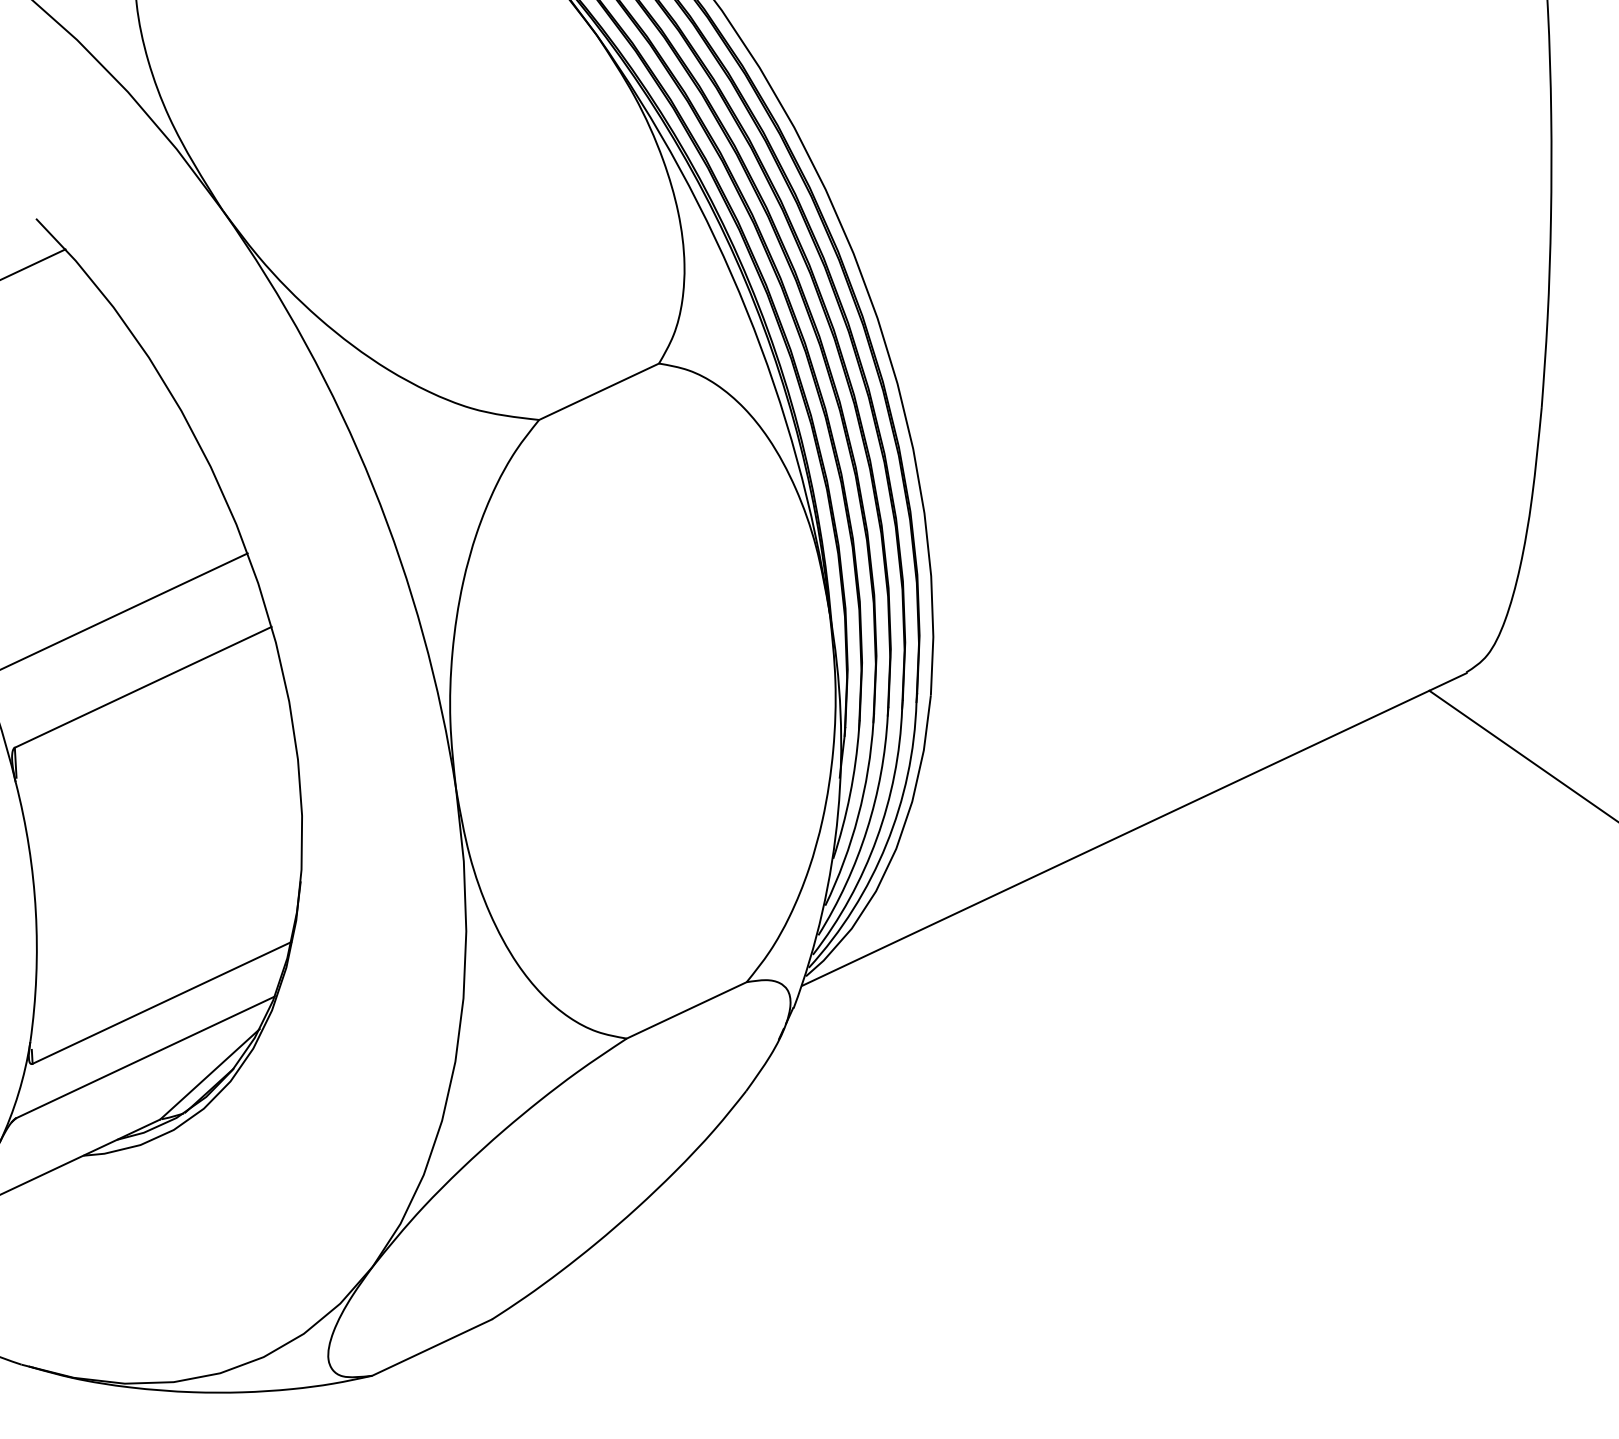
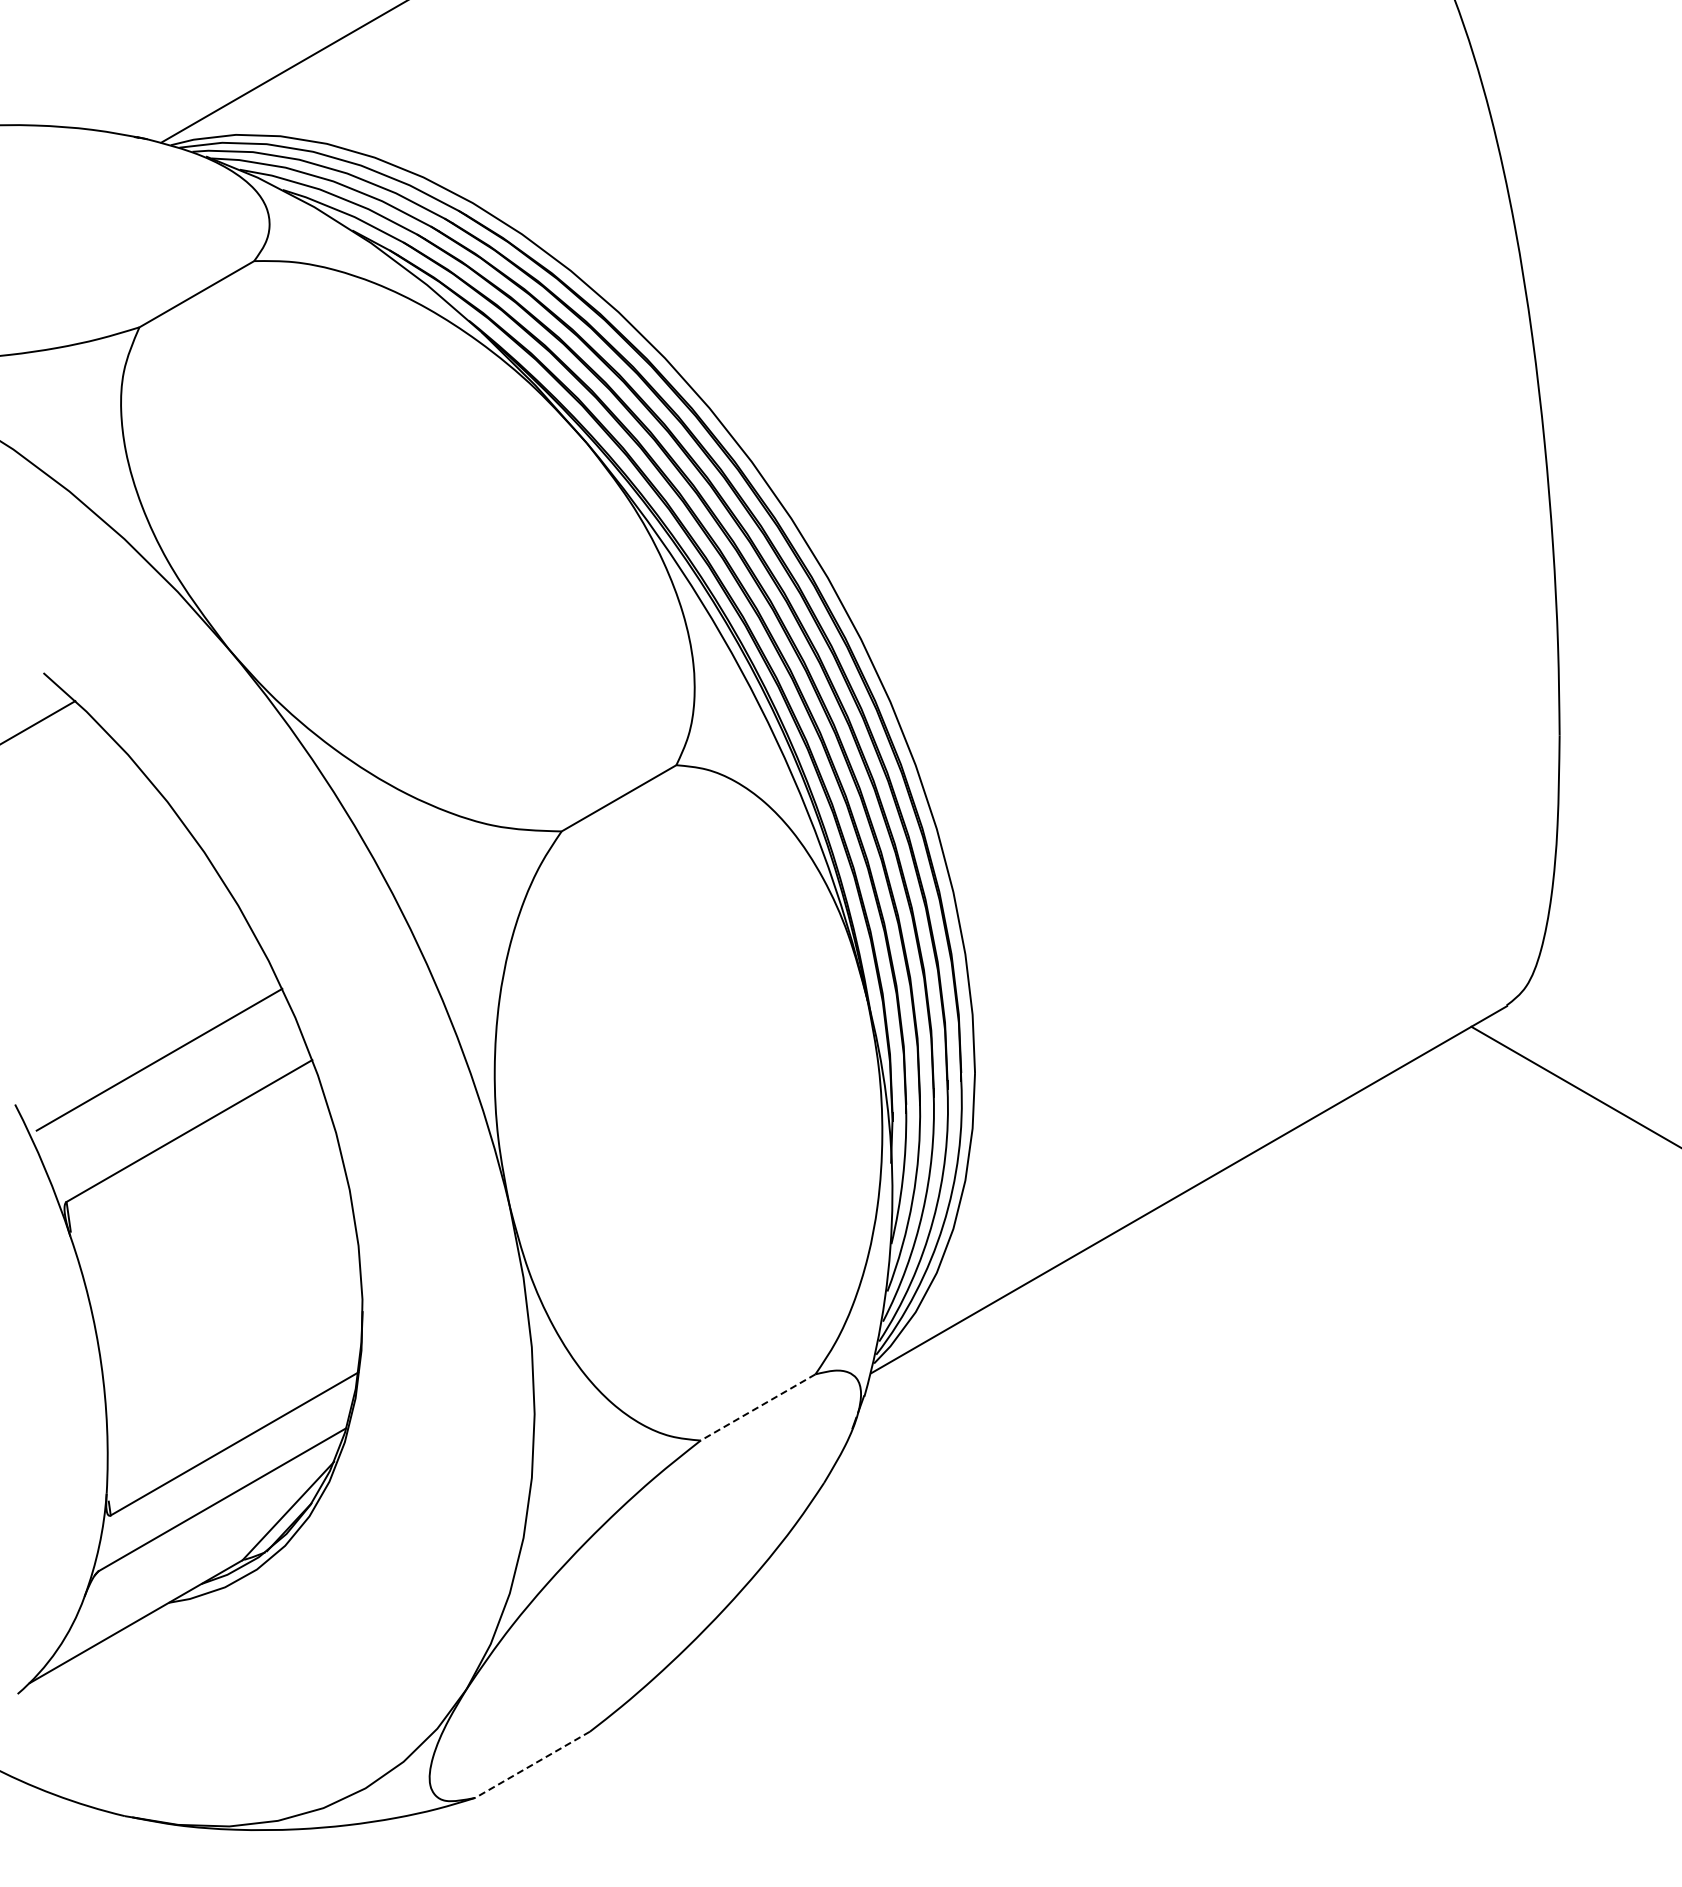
line: (686, 1010) -> (757, 1407), solid -> dashed
line: (431, 1348) -> (532, 1765), solid -> dashed

